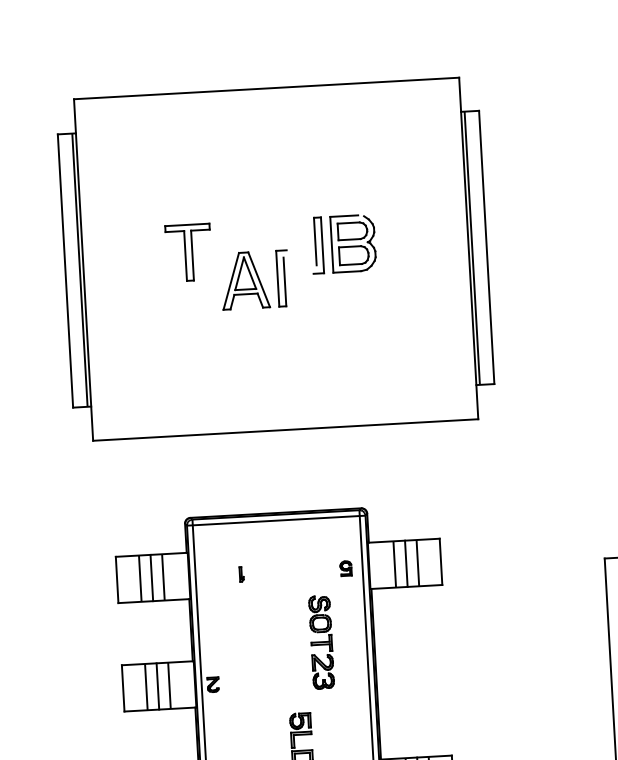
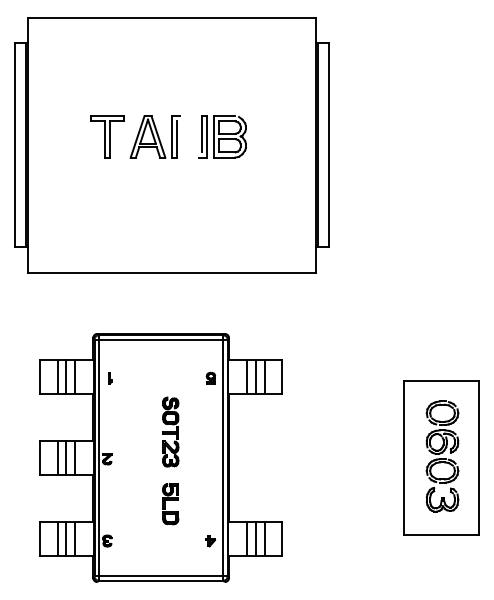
part: (253, 279) -> (154, 136), moved
part: (242, 574) -> (110, 378), moved
part: (321, 641) -> (170, 431), moved

